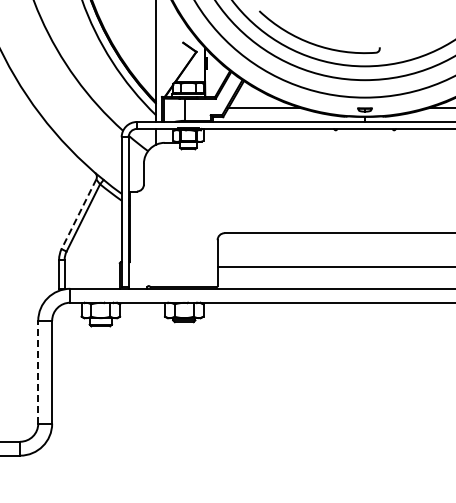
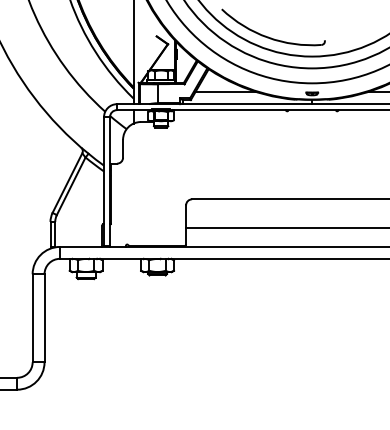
line: (78, 214) -> (67, 183), dashed -> solid
line: (38, 371) -> (32, 317), dashed -> solid

